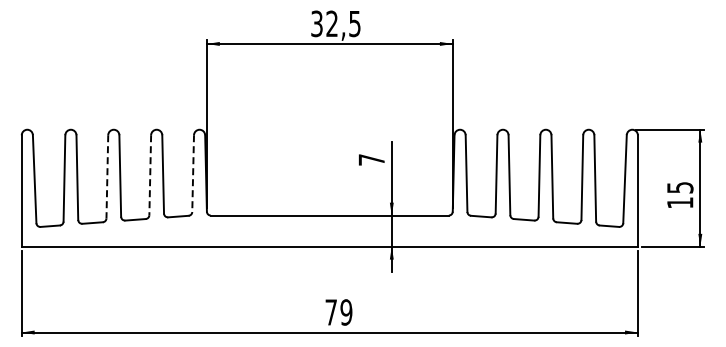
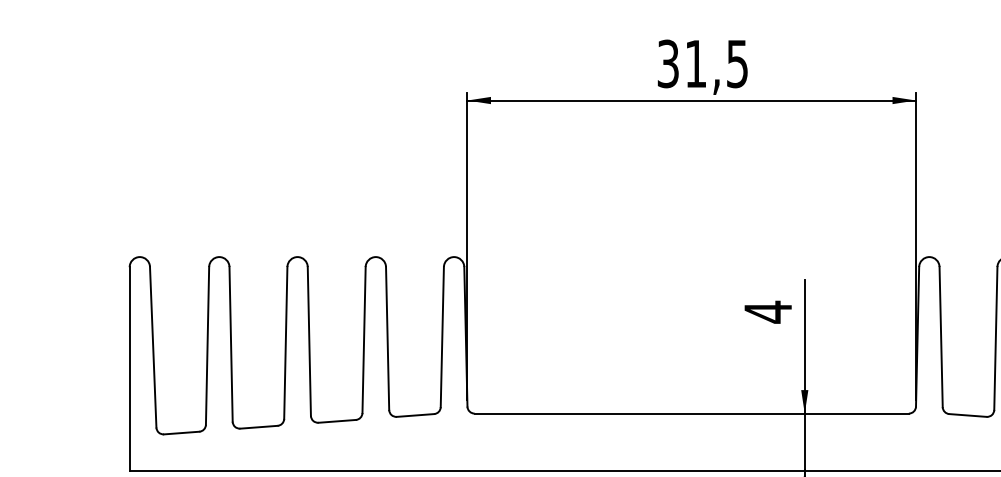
text: (331, 23) -> (694, 63), 32,5 -> 31,5
text: (371, 159) -> (767, 311), 7 -> 4
line: (193, 174) -> (442, 338), dashed -> solid
line: (150, 175) -> (364, 340), dashed -> solid
line: (107, 176) -> (286, 342), dashed -> solid

